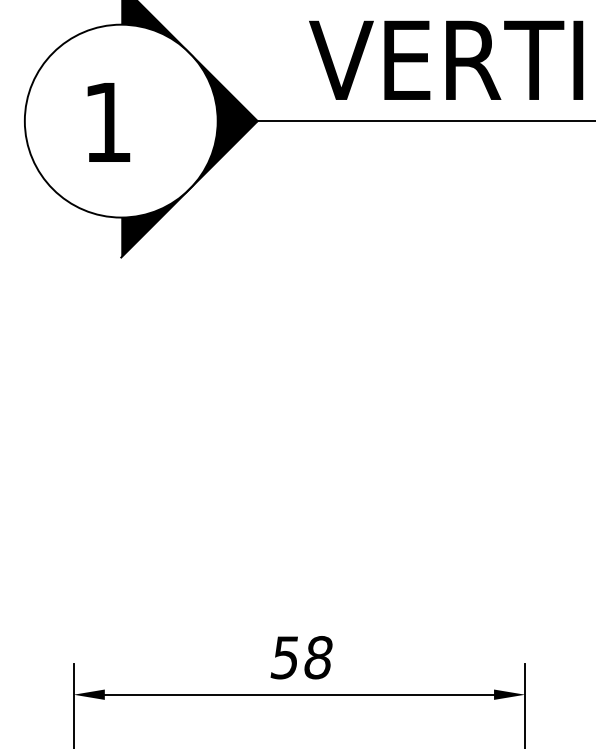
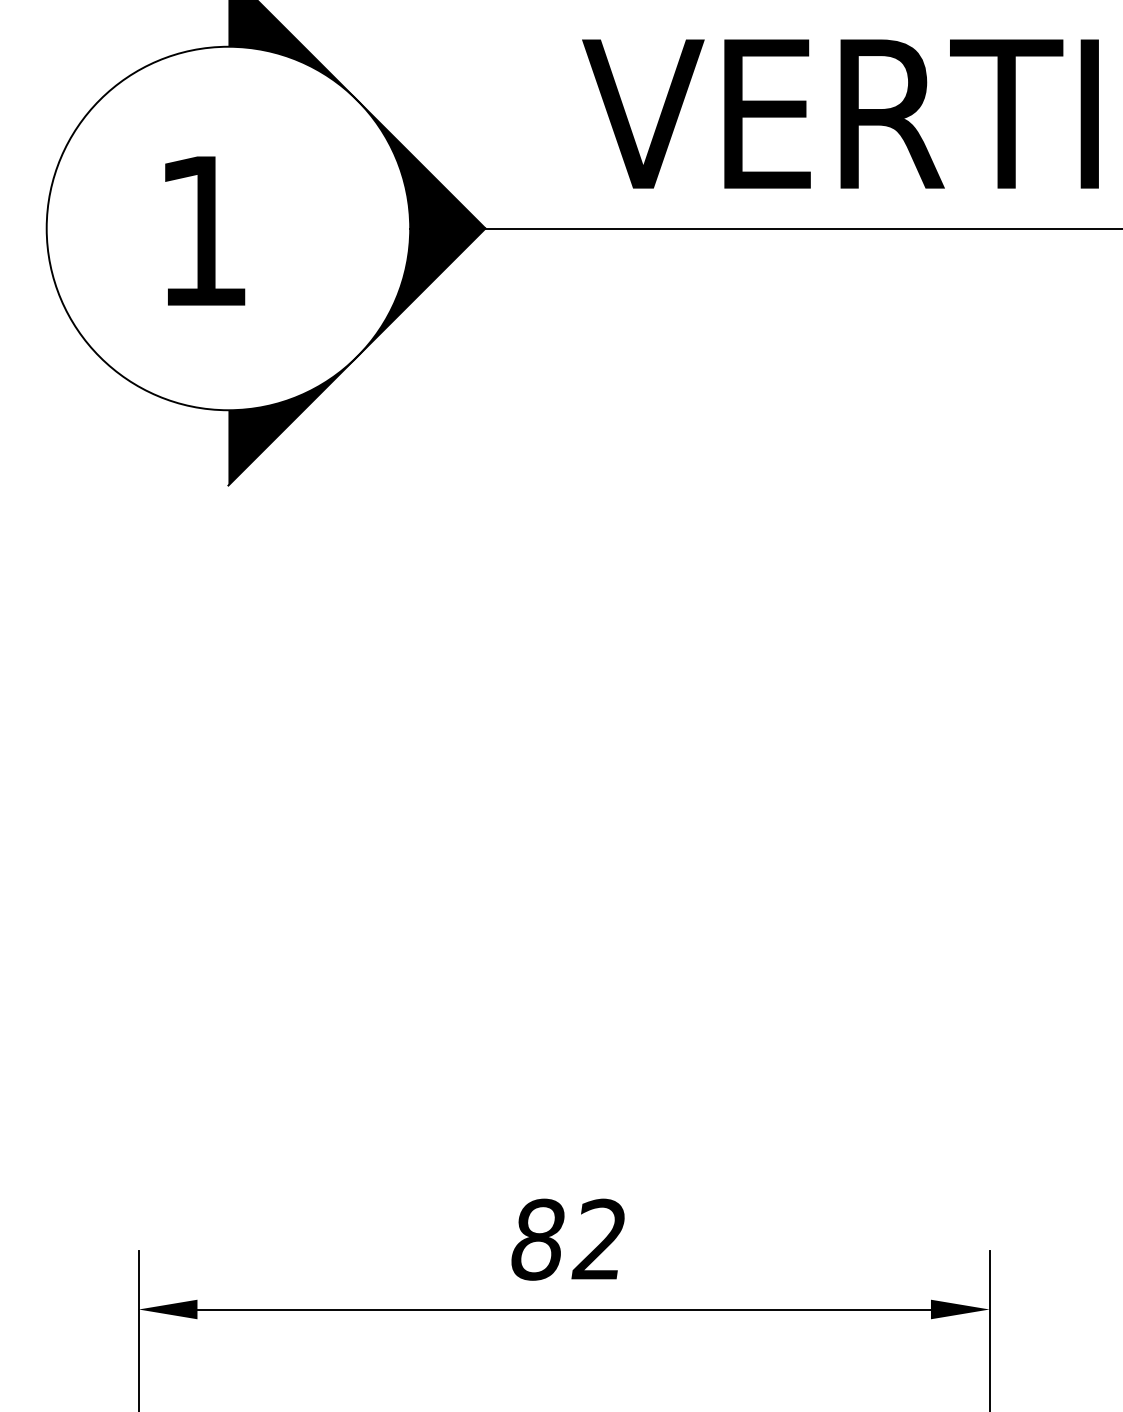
text: (301, 657) -> (568, 1239), 58 -> 82

